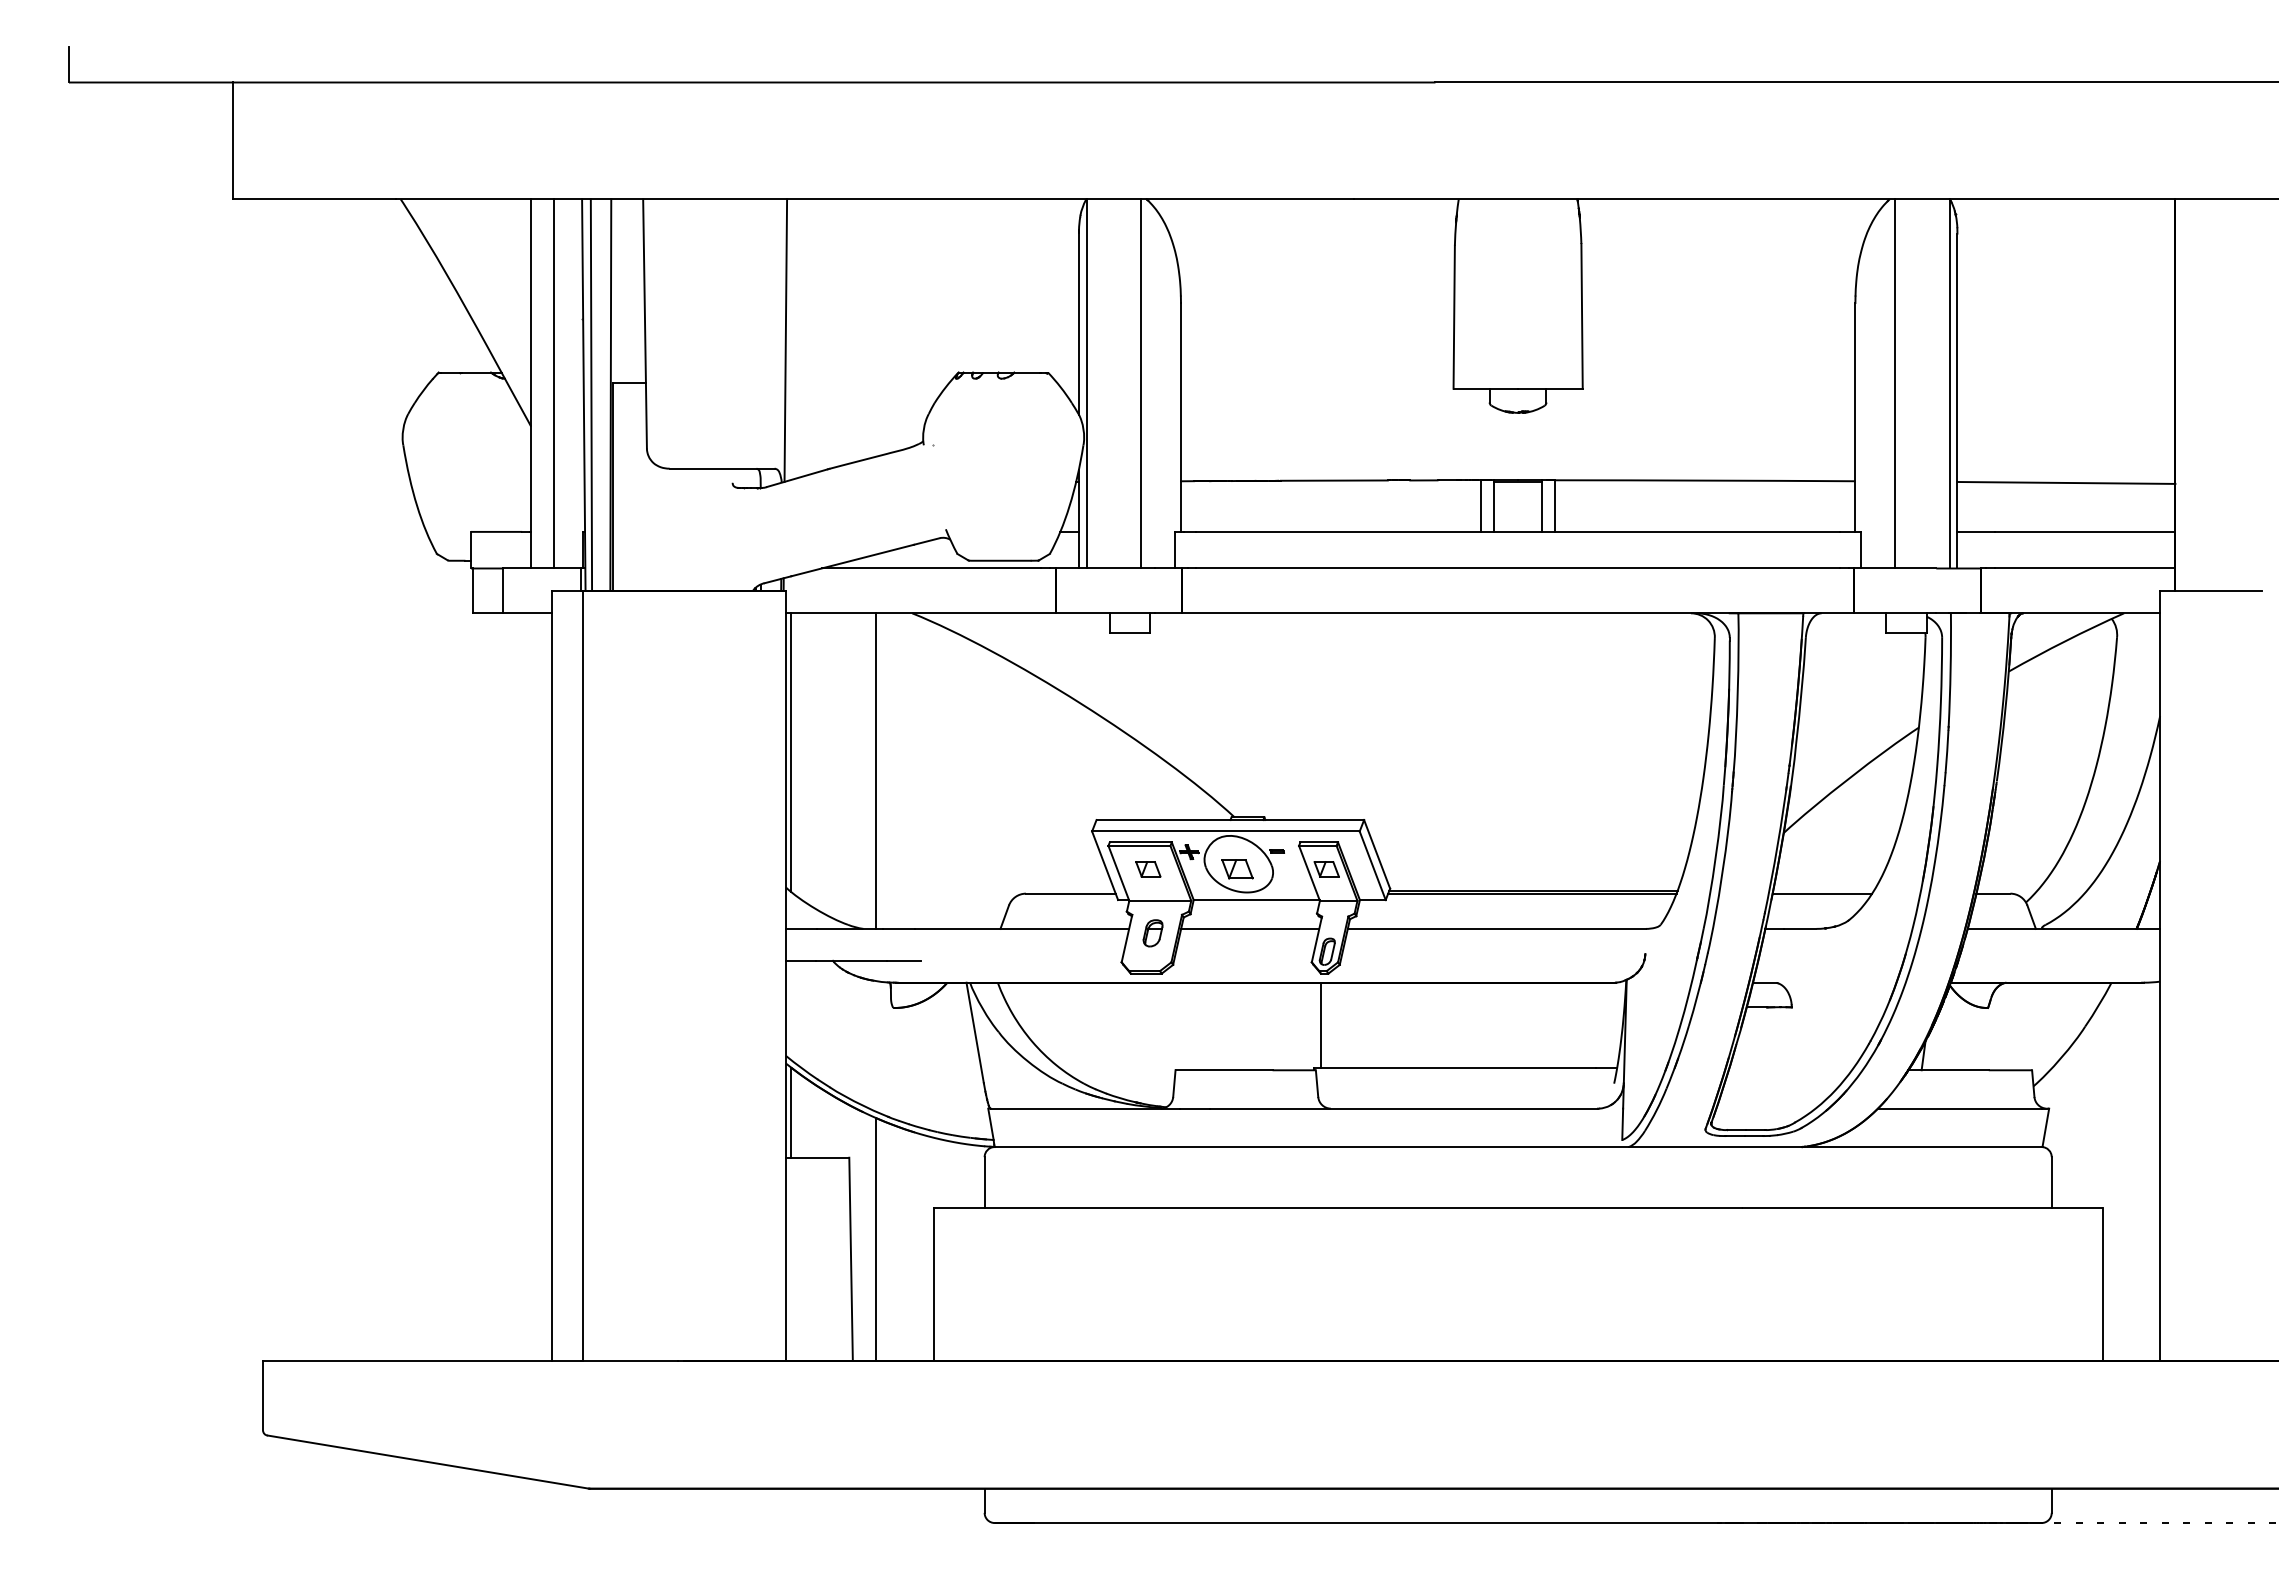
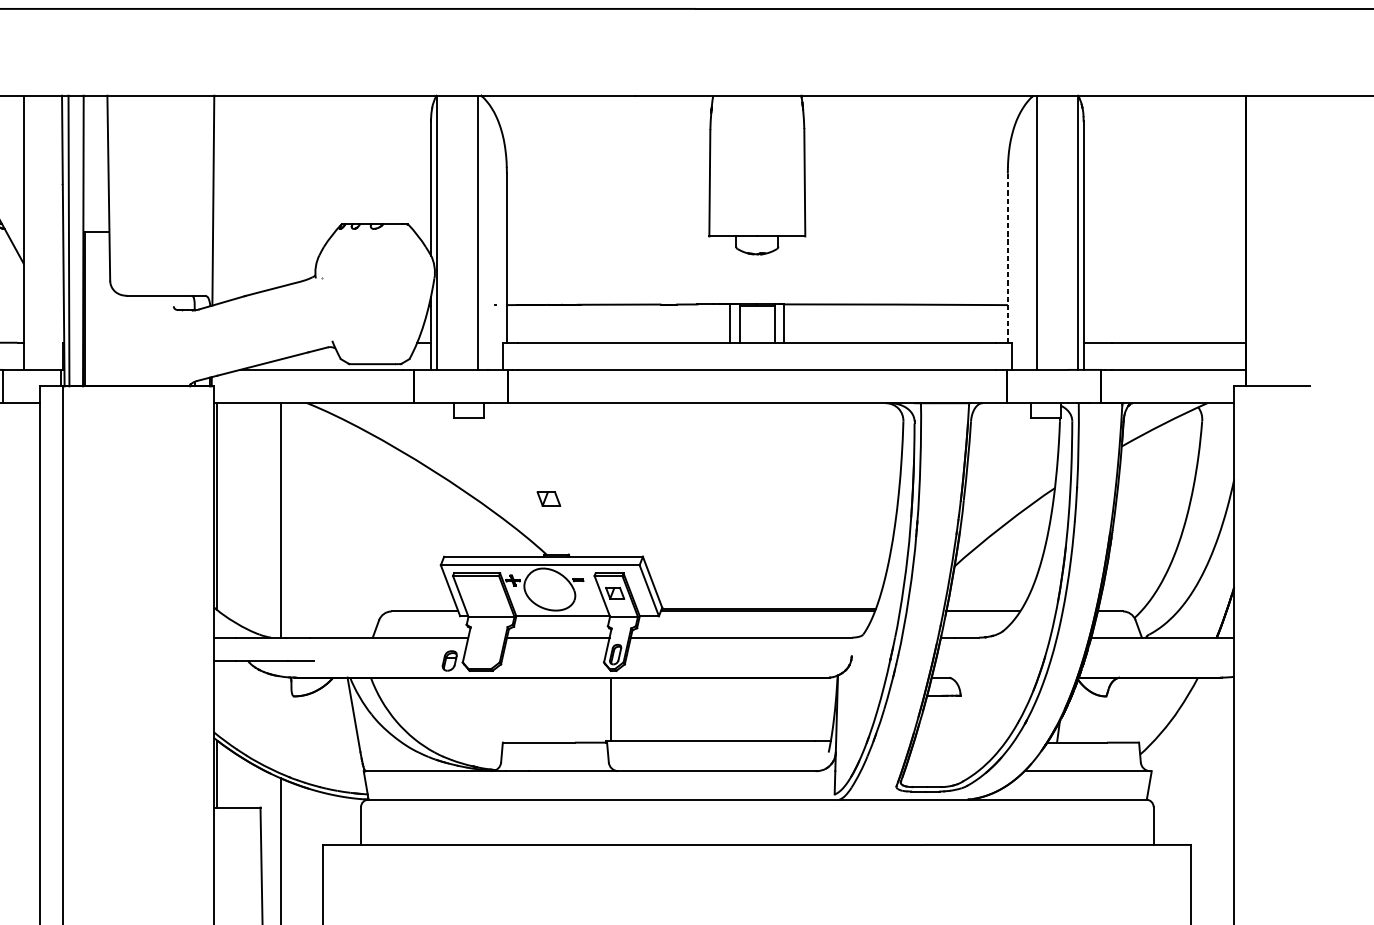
line: (553, 383) -> (40, 232), removed
line: (1855, 416) -> (1007, 257), solid -> dashed
line: (2066, 482) -> (1164, 306), removed
part: (1148, 869) -> (482, 593), removed
part: (1237, 869) -> (548, 499), moved
part: (1152, 933) -> (449, 661), moved

